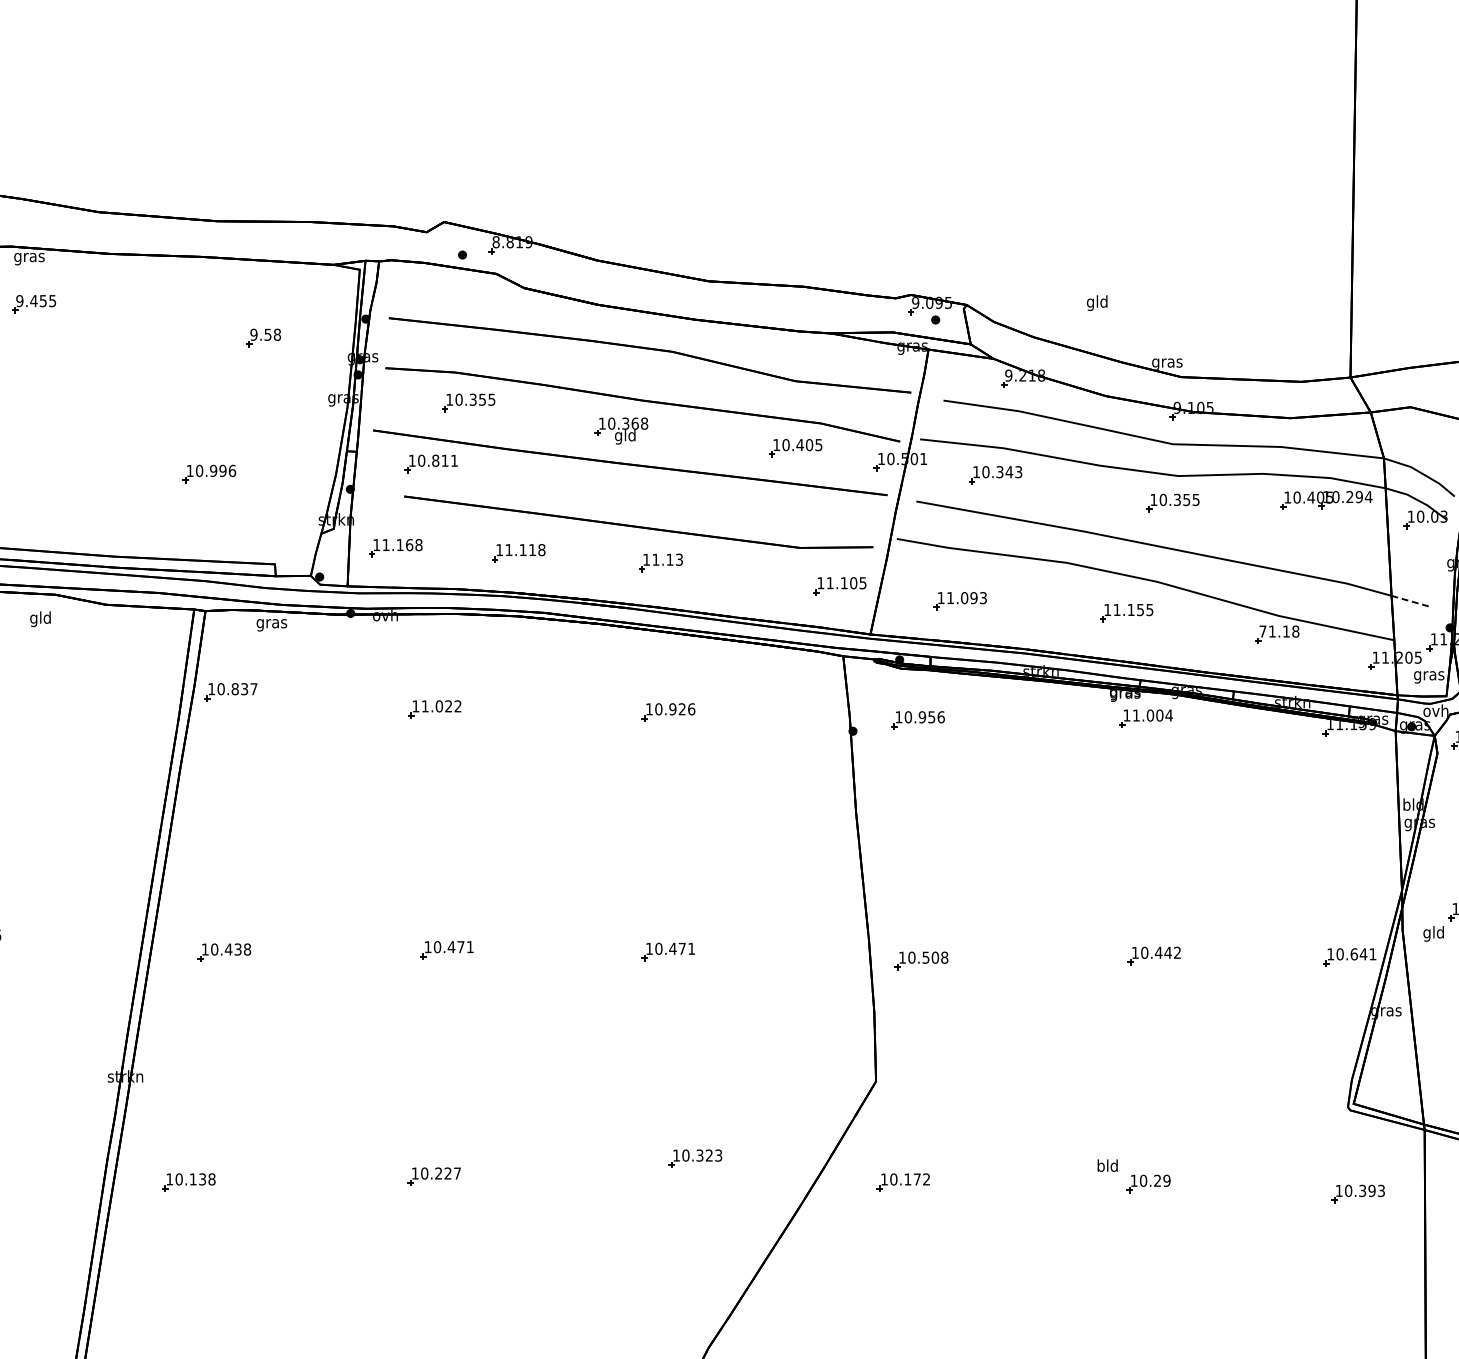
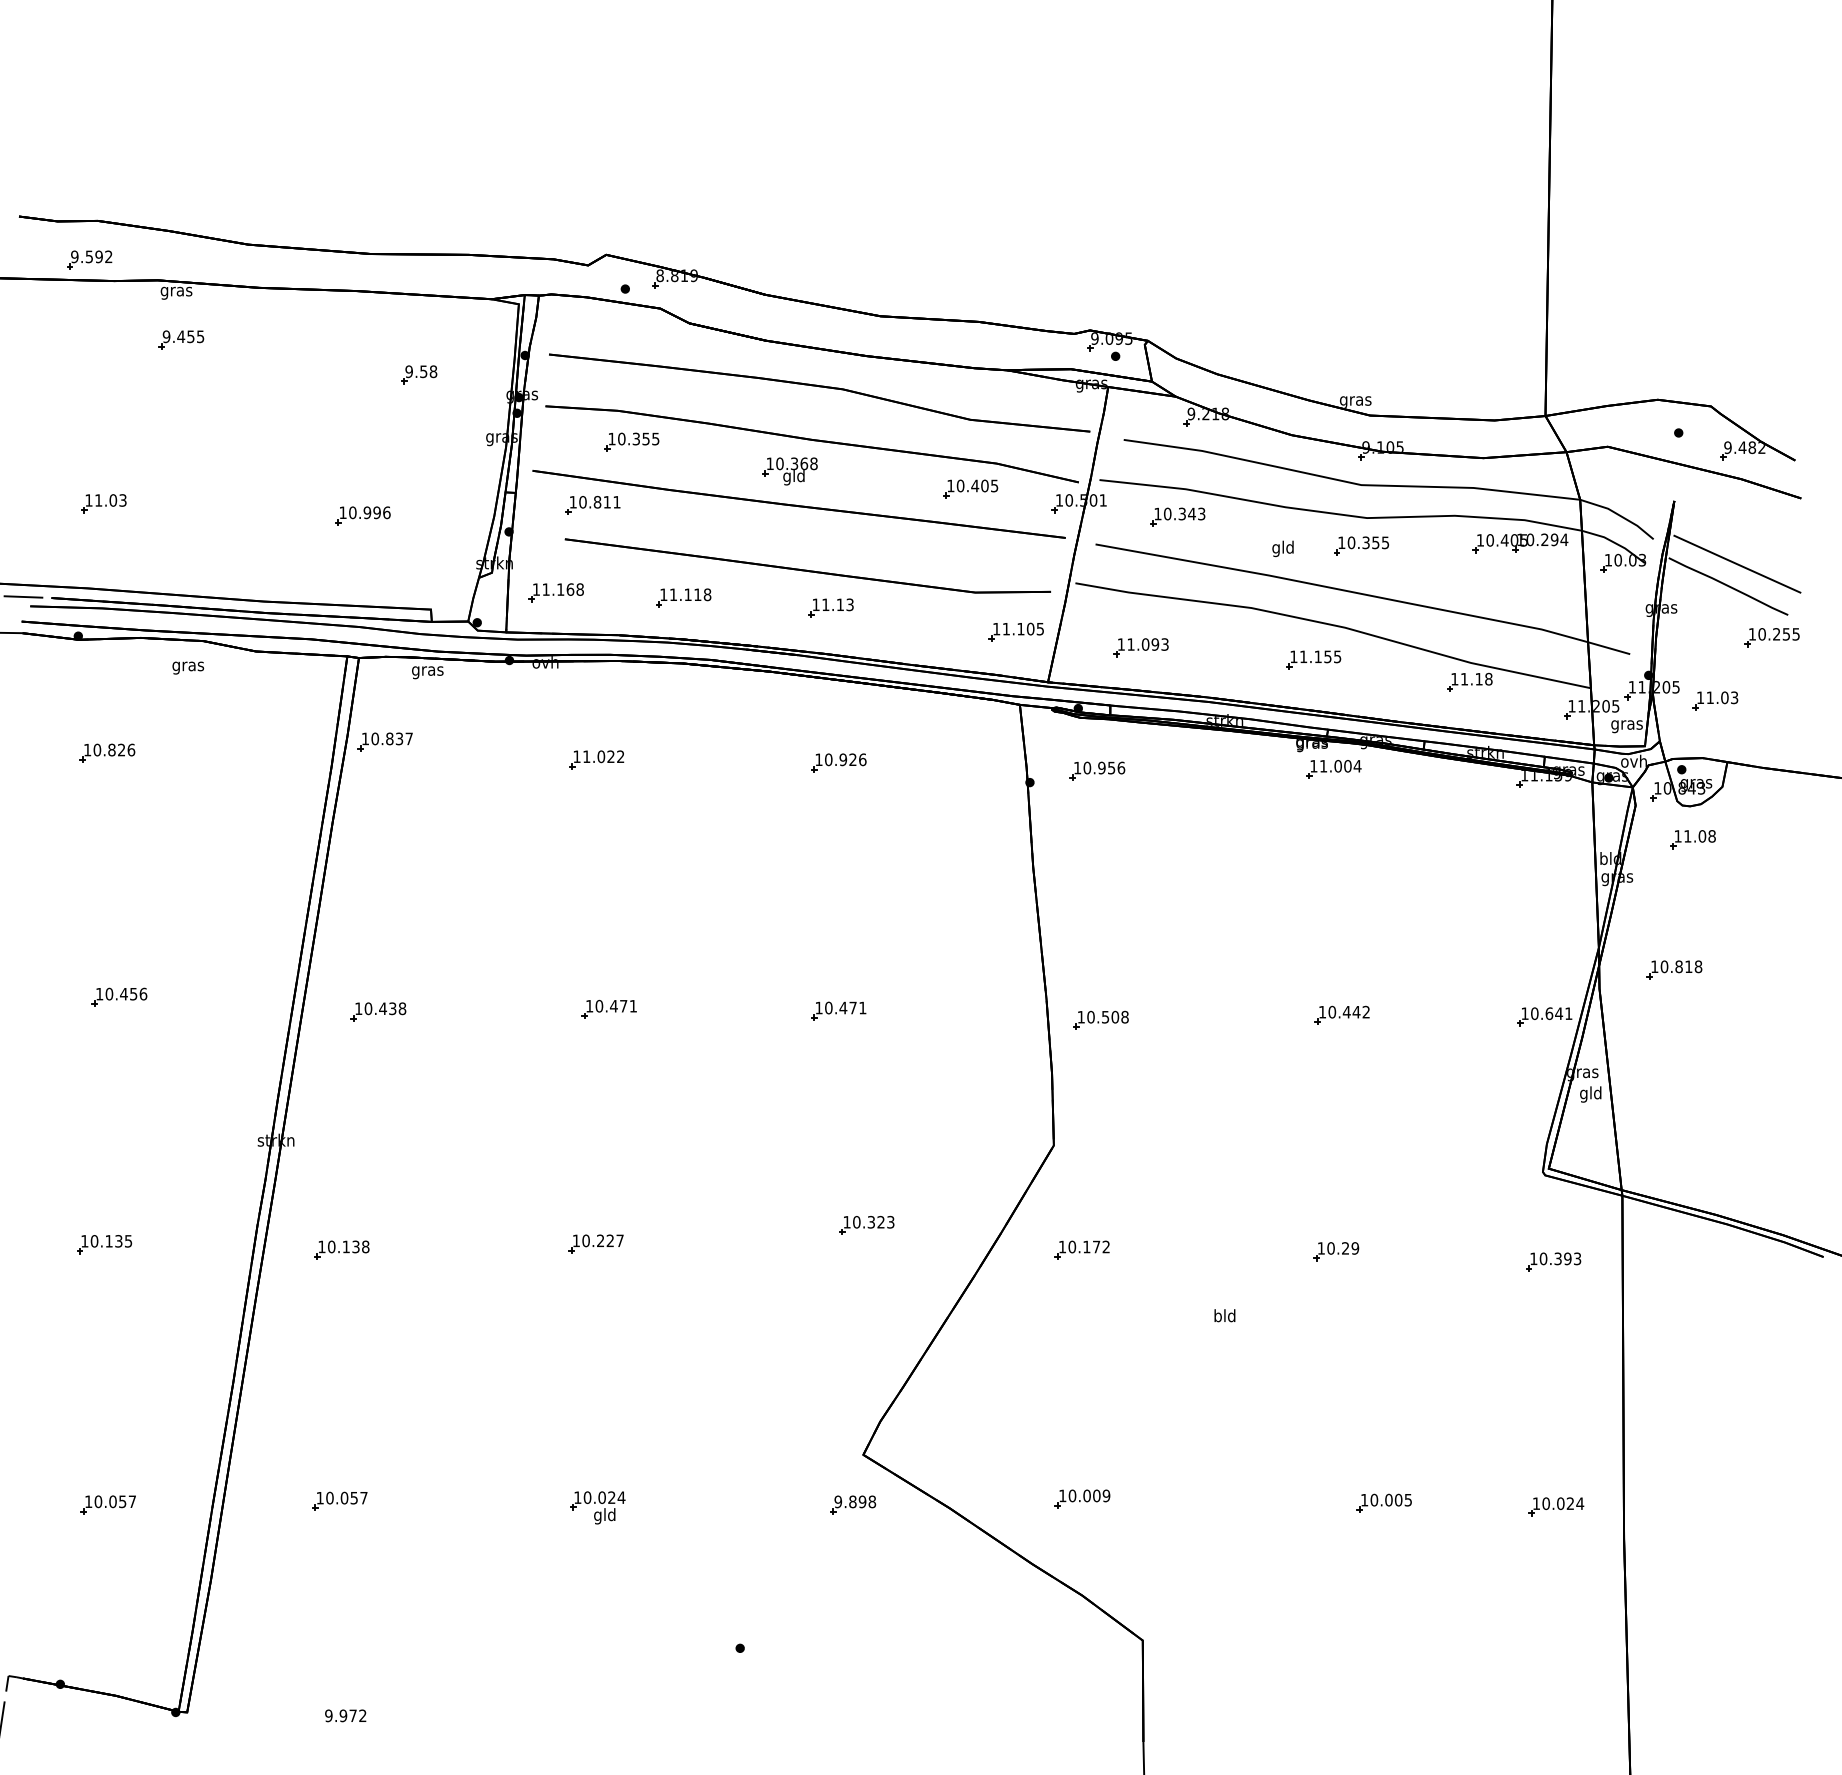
text: (1096, 302) -> (1282, 548), moved
line: (1412, 601) -> (1609, 648), dashed -> solid
text: (40, 619) -> (188, 666), gld -> gras
text: (1262, 631) -> (1454, 679), 71.18 -> 11.18
text: (1433, 933) -> (1590, 1094), moved
text: (1107, 1165) -> (1224, 1315), moved

